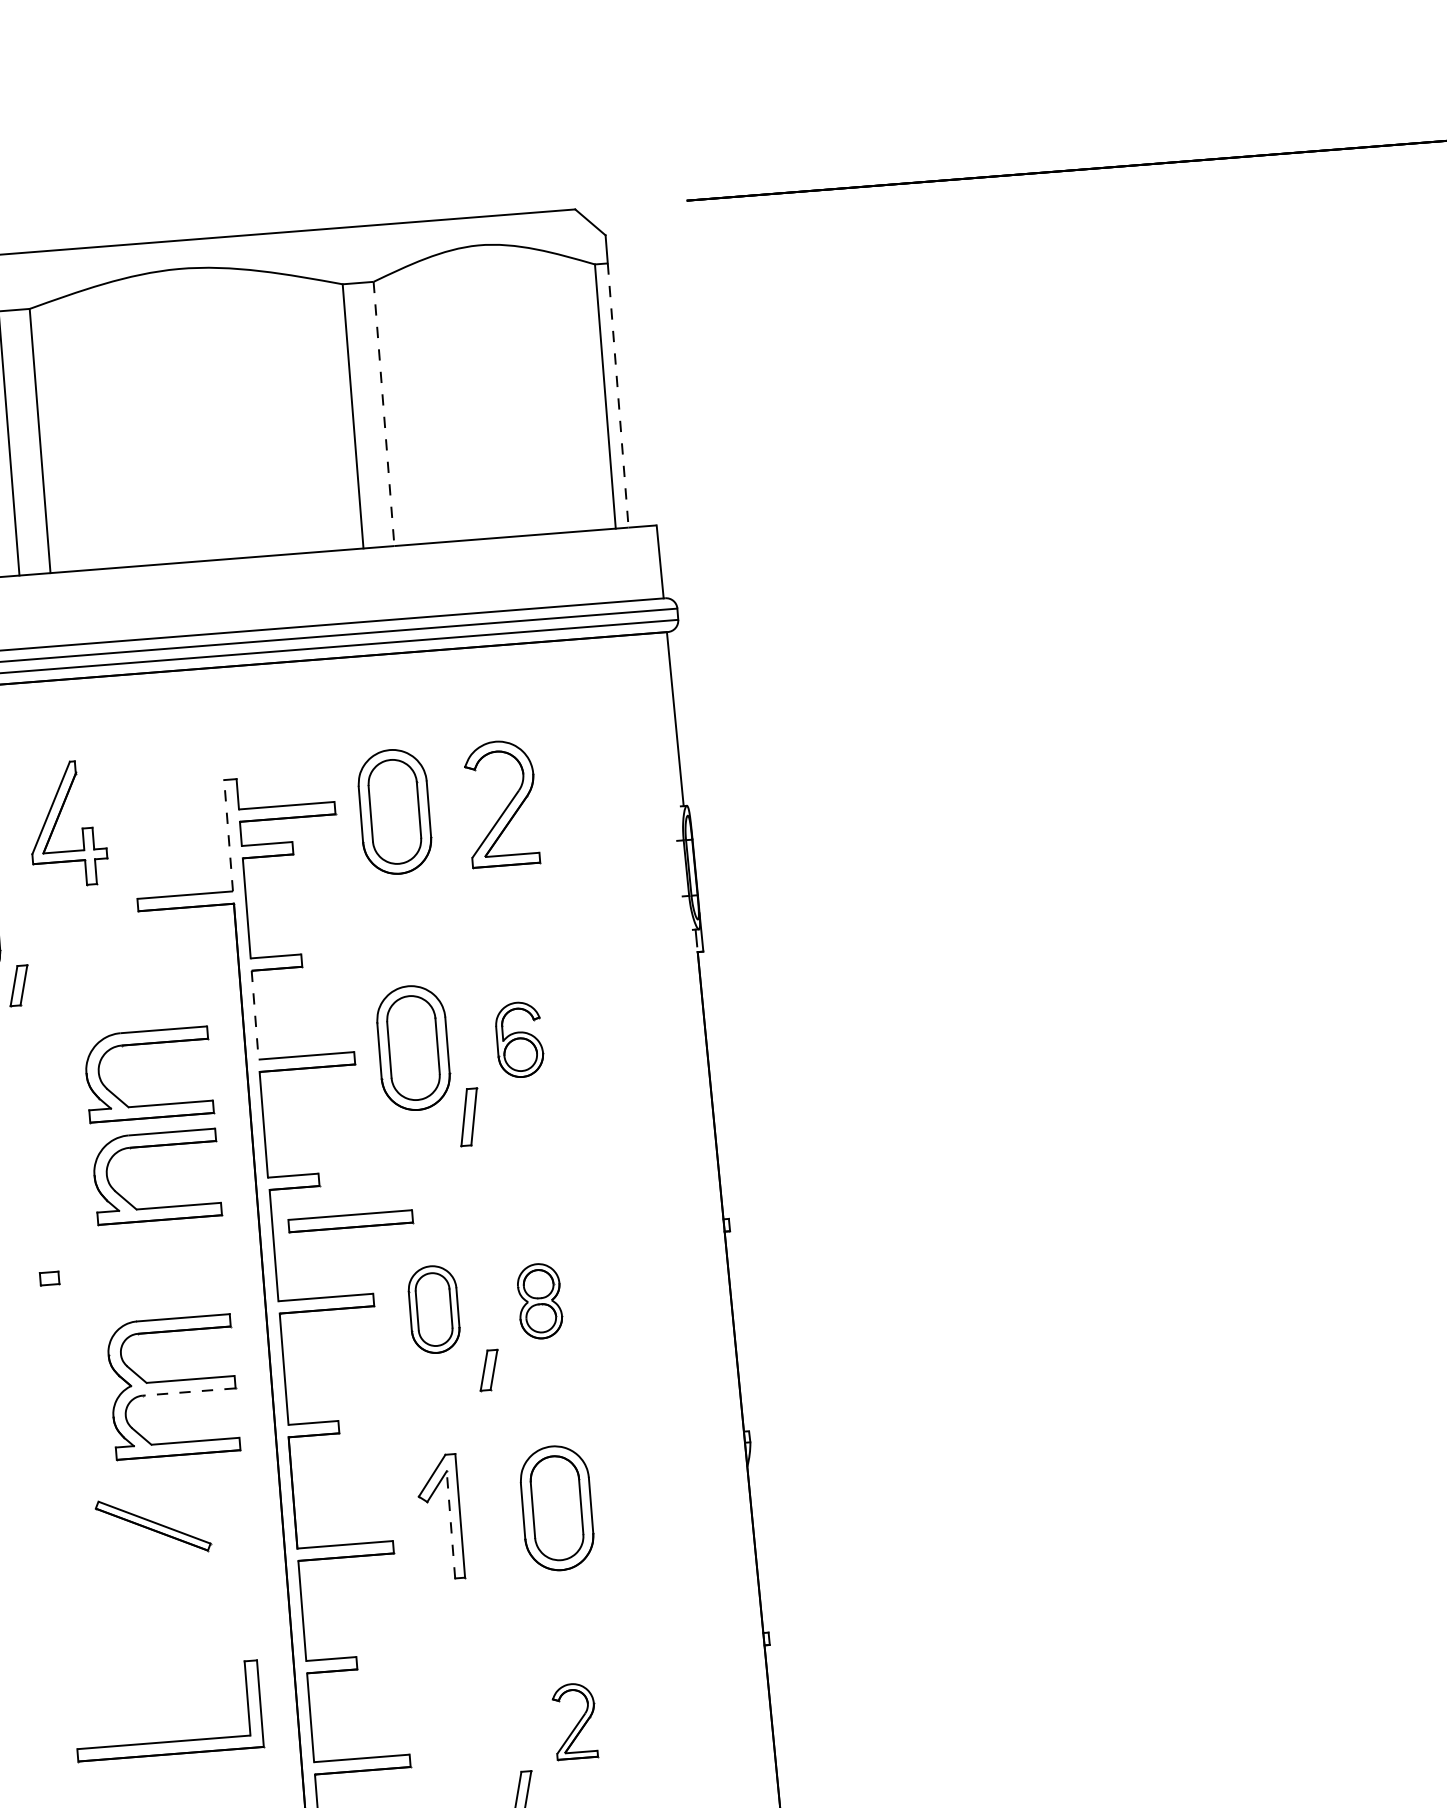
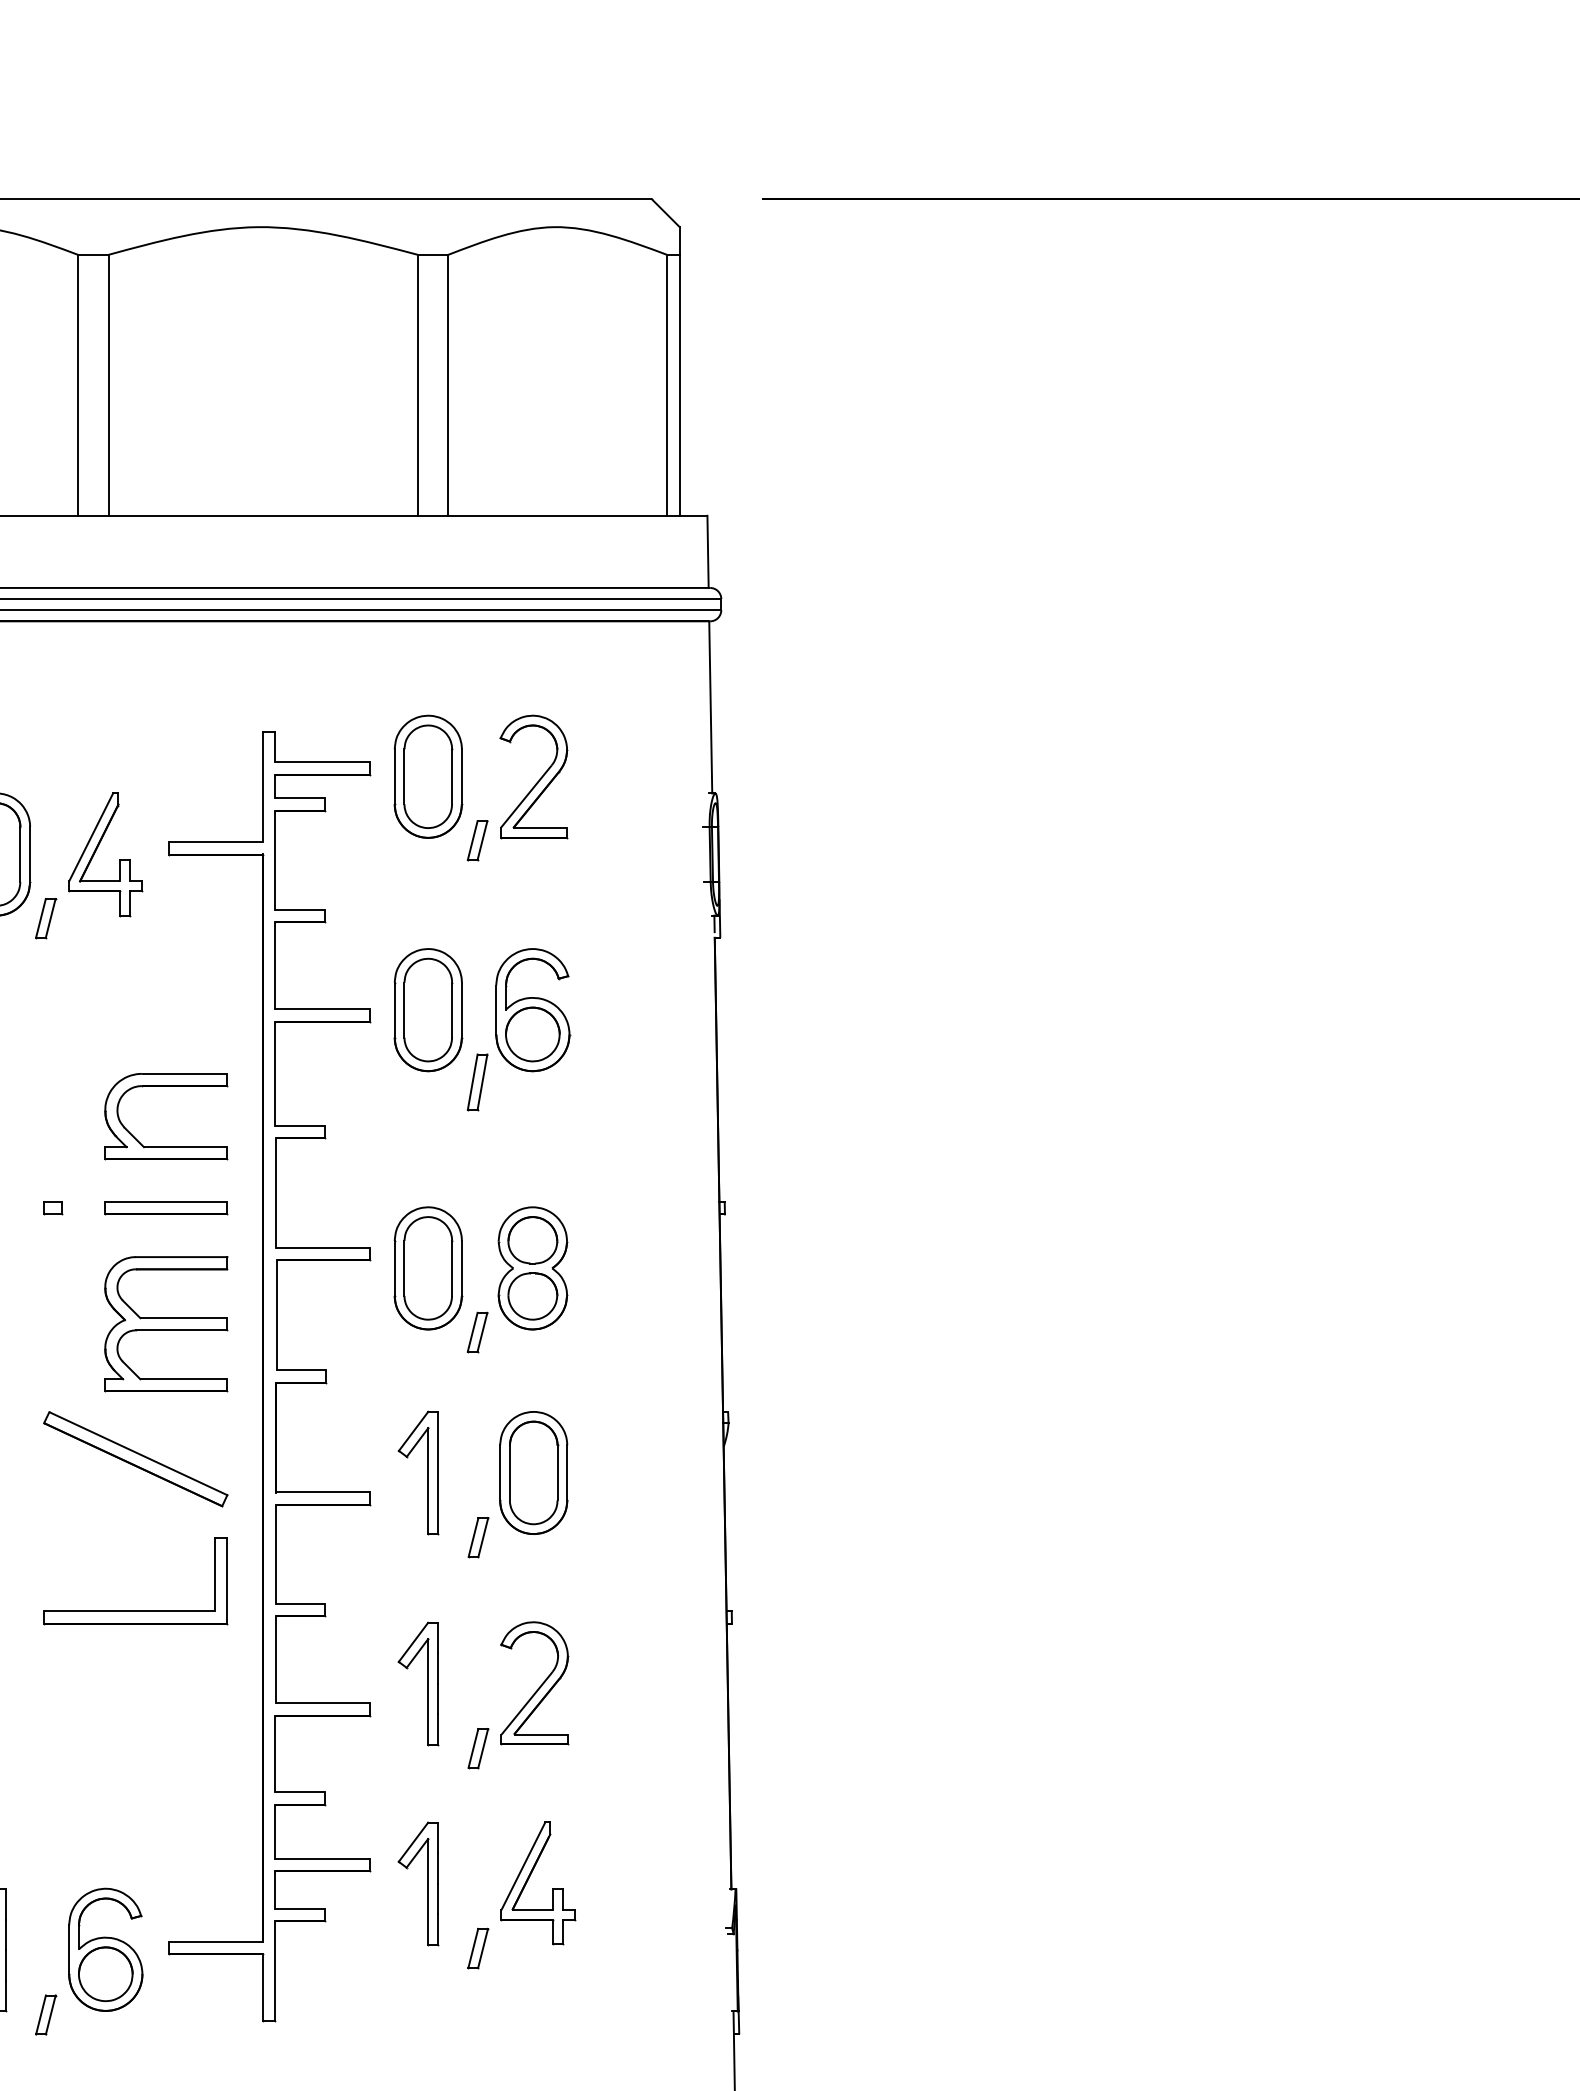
line: (618, 395) -> (679, 385), dashed -> solid
line: (384, 414) -> (448, 385), dashed -> solid
part: (58, 819) -> (97, 849), moved
line: (228, 835) -> (263, 787), dashed -> solid
part: (449, 872) -> (477, 840), added
line: (255, 1015) -> (275, 965), dashed -> solid
part: (520, 1040) -> (533, 1010), size x1.67
part: (146, 1044) -> (166, 985), removed
part: (350, 1221) -> (166, 1208), moved
part: (539, 1301) -> (532, 1268), size x1.67
part: (434, 1309) -> (428, 1268), size x1.43
line: (189, 1392) -> (181, 1330), dashed -> solid
line: (451, 1525) -> (428, 1481), dashed -> solid
part: (152, 1526) -> (135, 1459), size x1.67
part: (506, 1578) -> (478, 1537), added
part: (574, 1721) -> (534, 1683), size x1.67
part: (466, 1729) -> (427, 1683), added
part: (169, 1740) -> (135, 1610), moved

